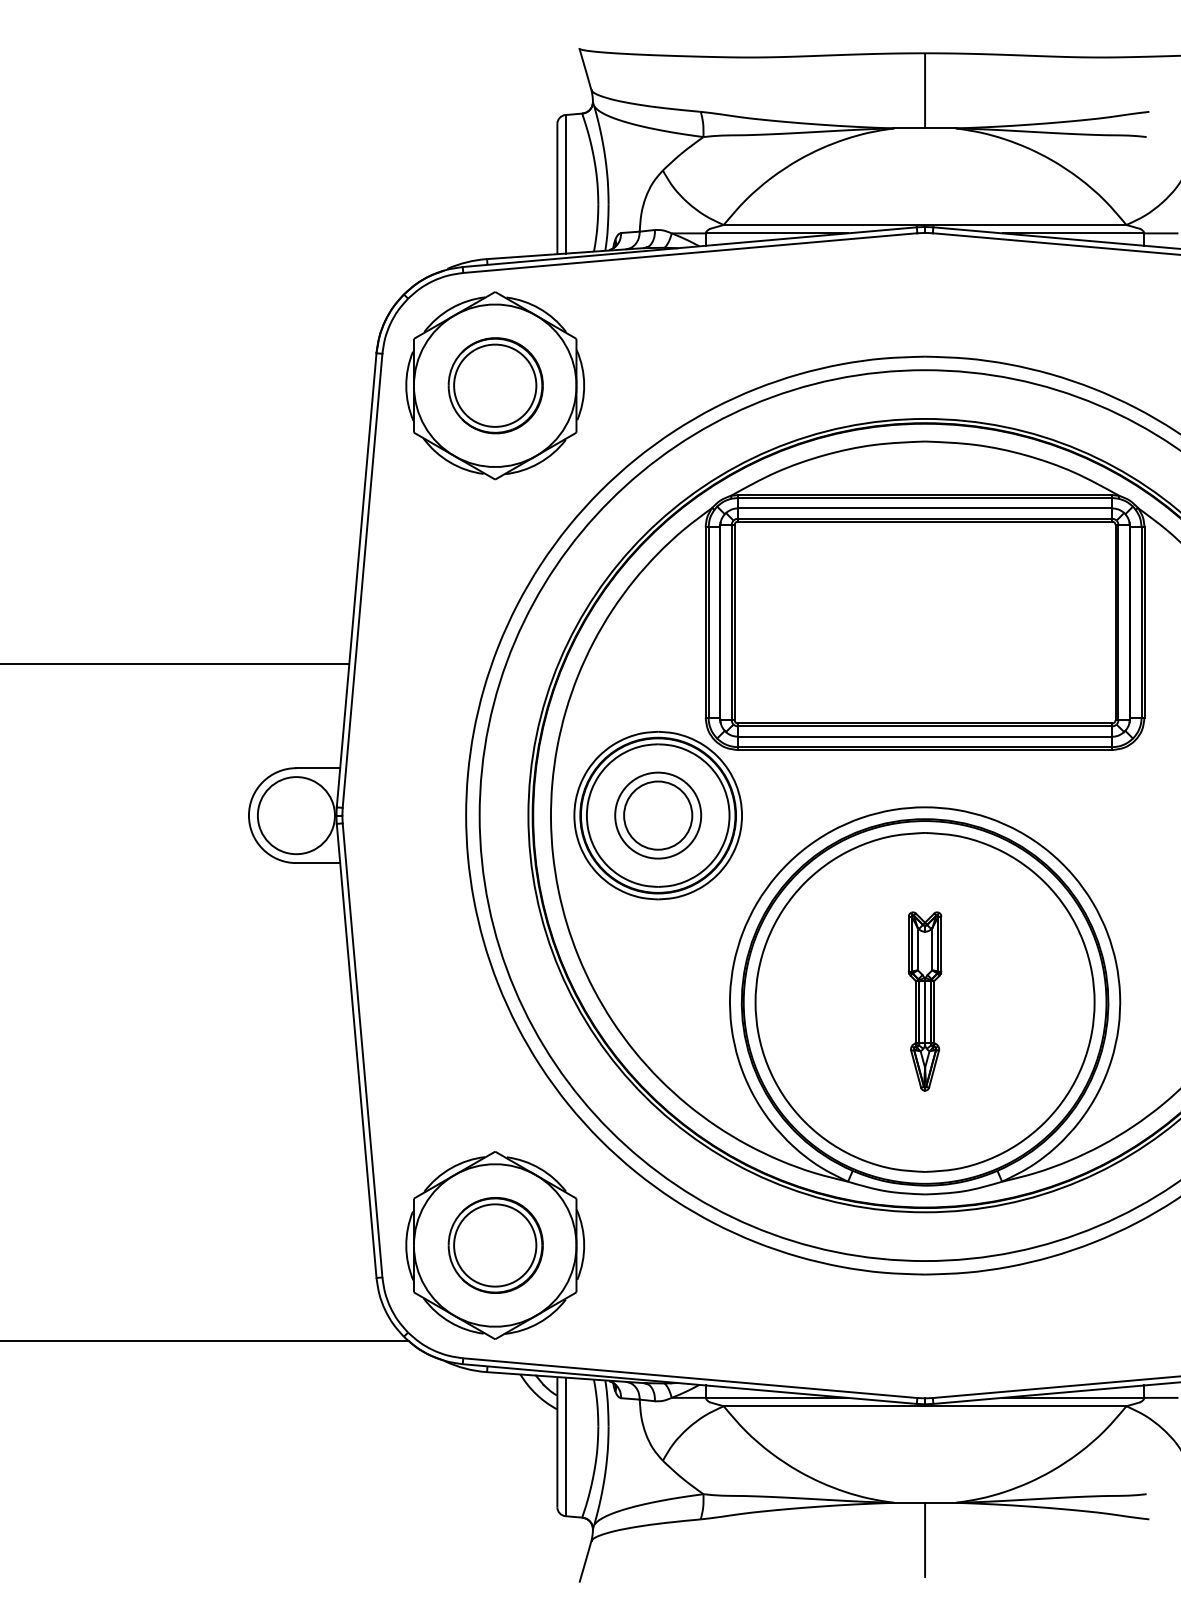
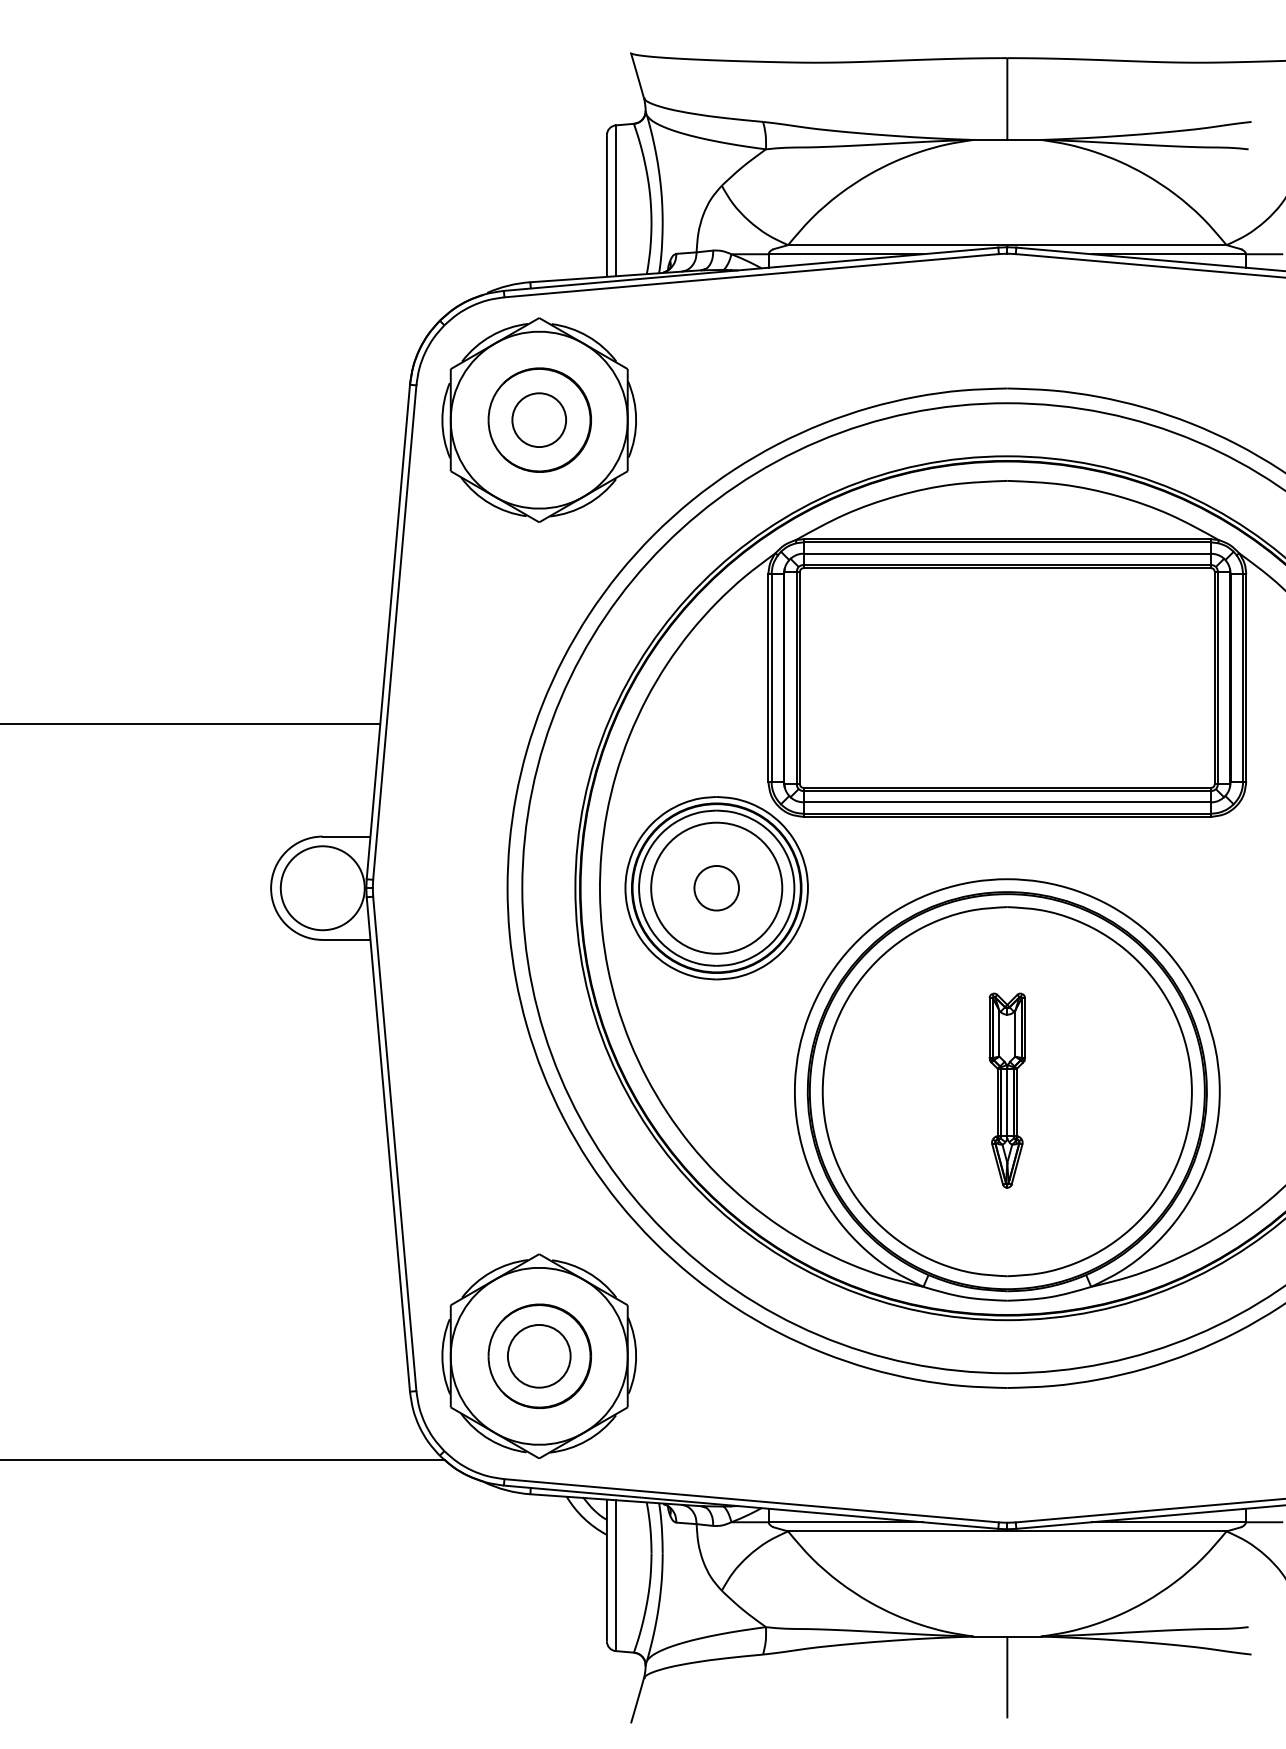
circle: (495, 385) -> (539, 419), size x0.6
circle: (658, 815) -> (717, 888), size x0.6
circle: (658, 815) -> (717, 888), size x1.4
circle: (495, 1245) -> (539, 1356), size x0.7

